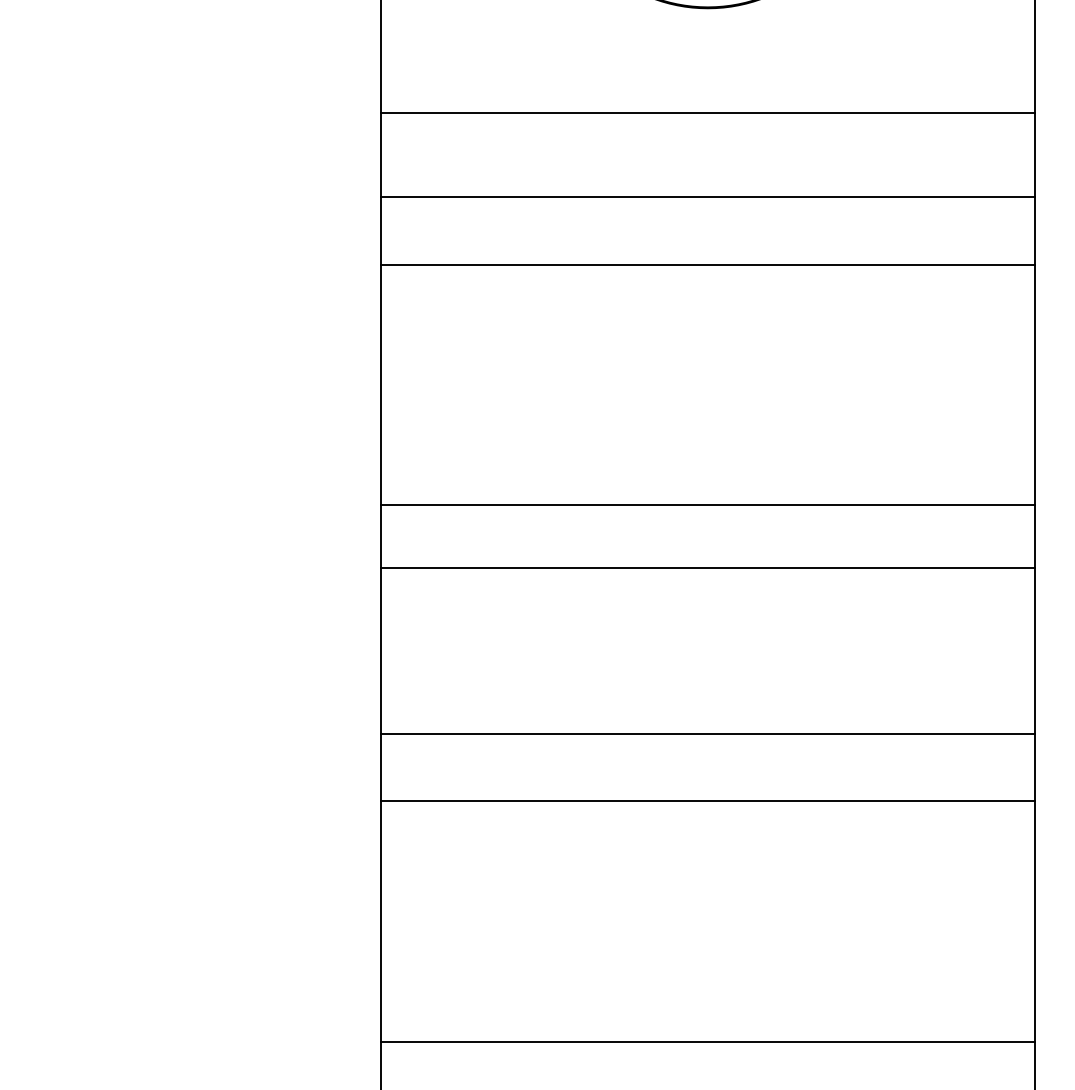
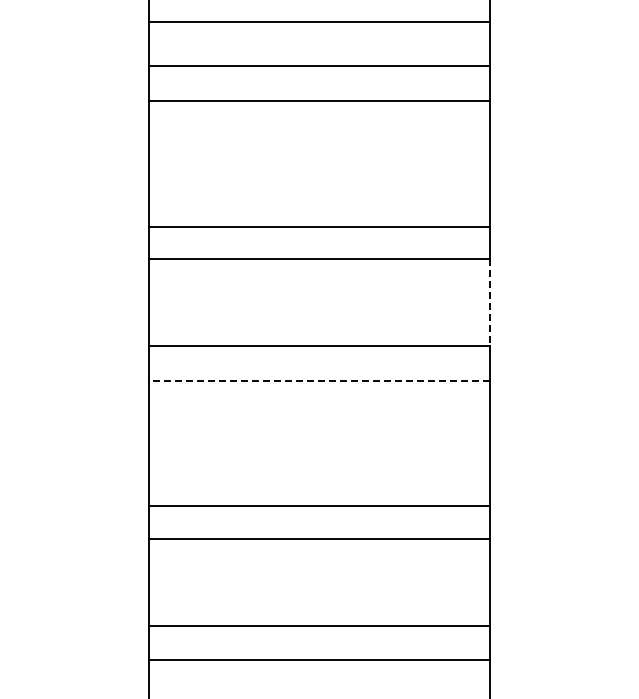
line: (1036, 652) -> (490, 303), solid -> dashed
line: (707, 800) -> (319, 380), solid -> dashed

